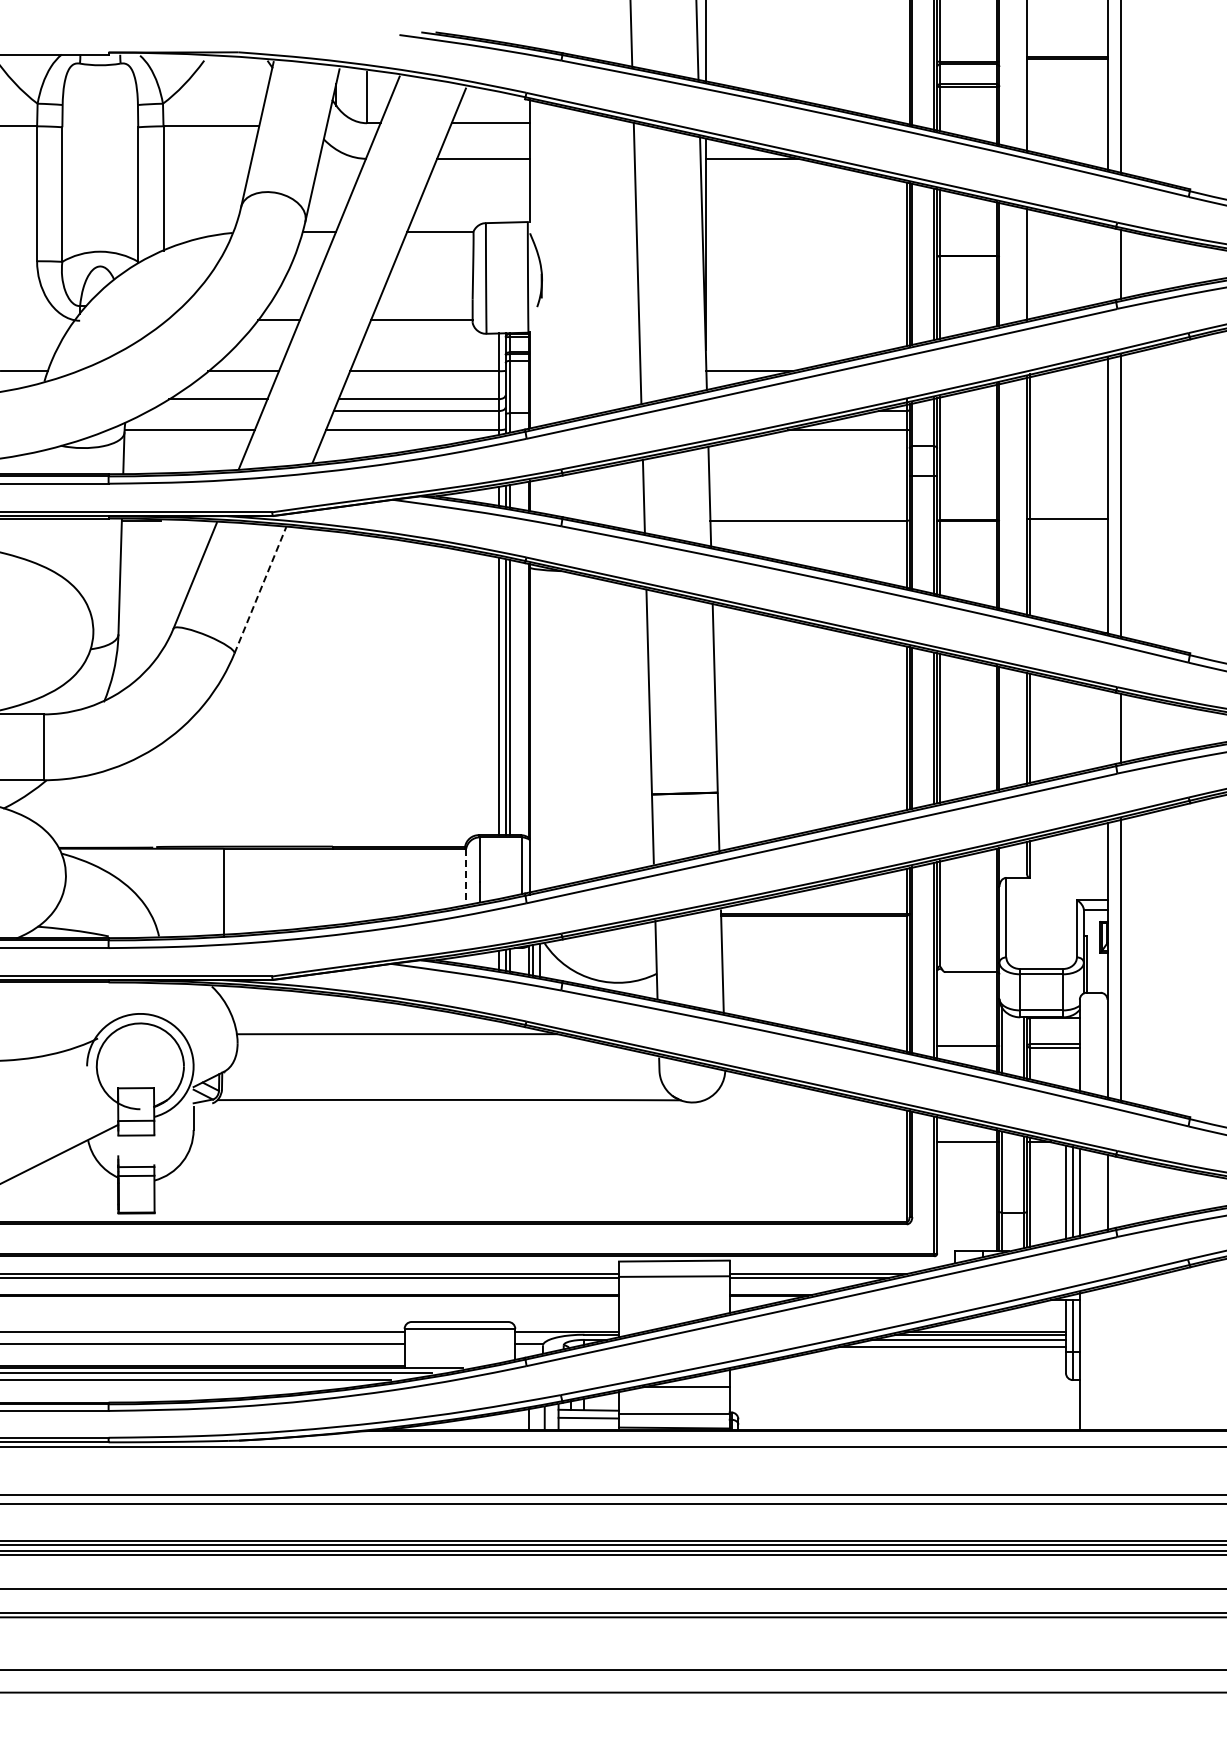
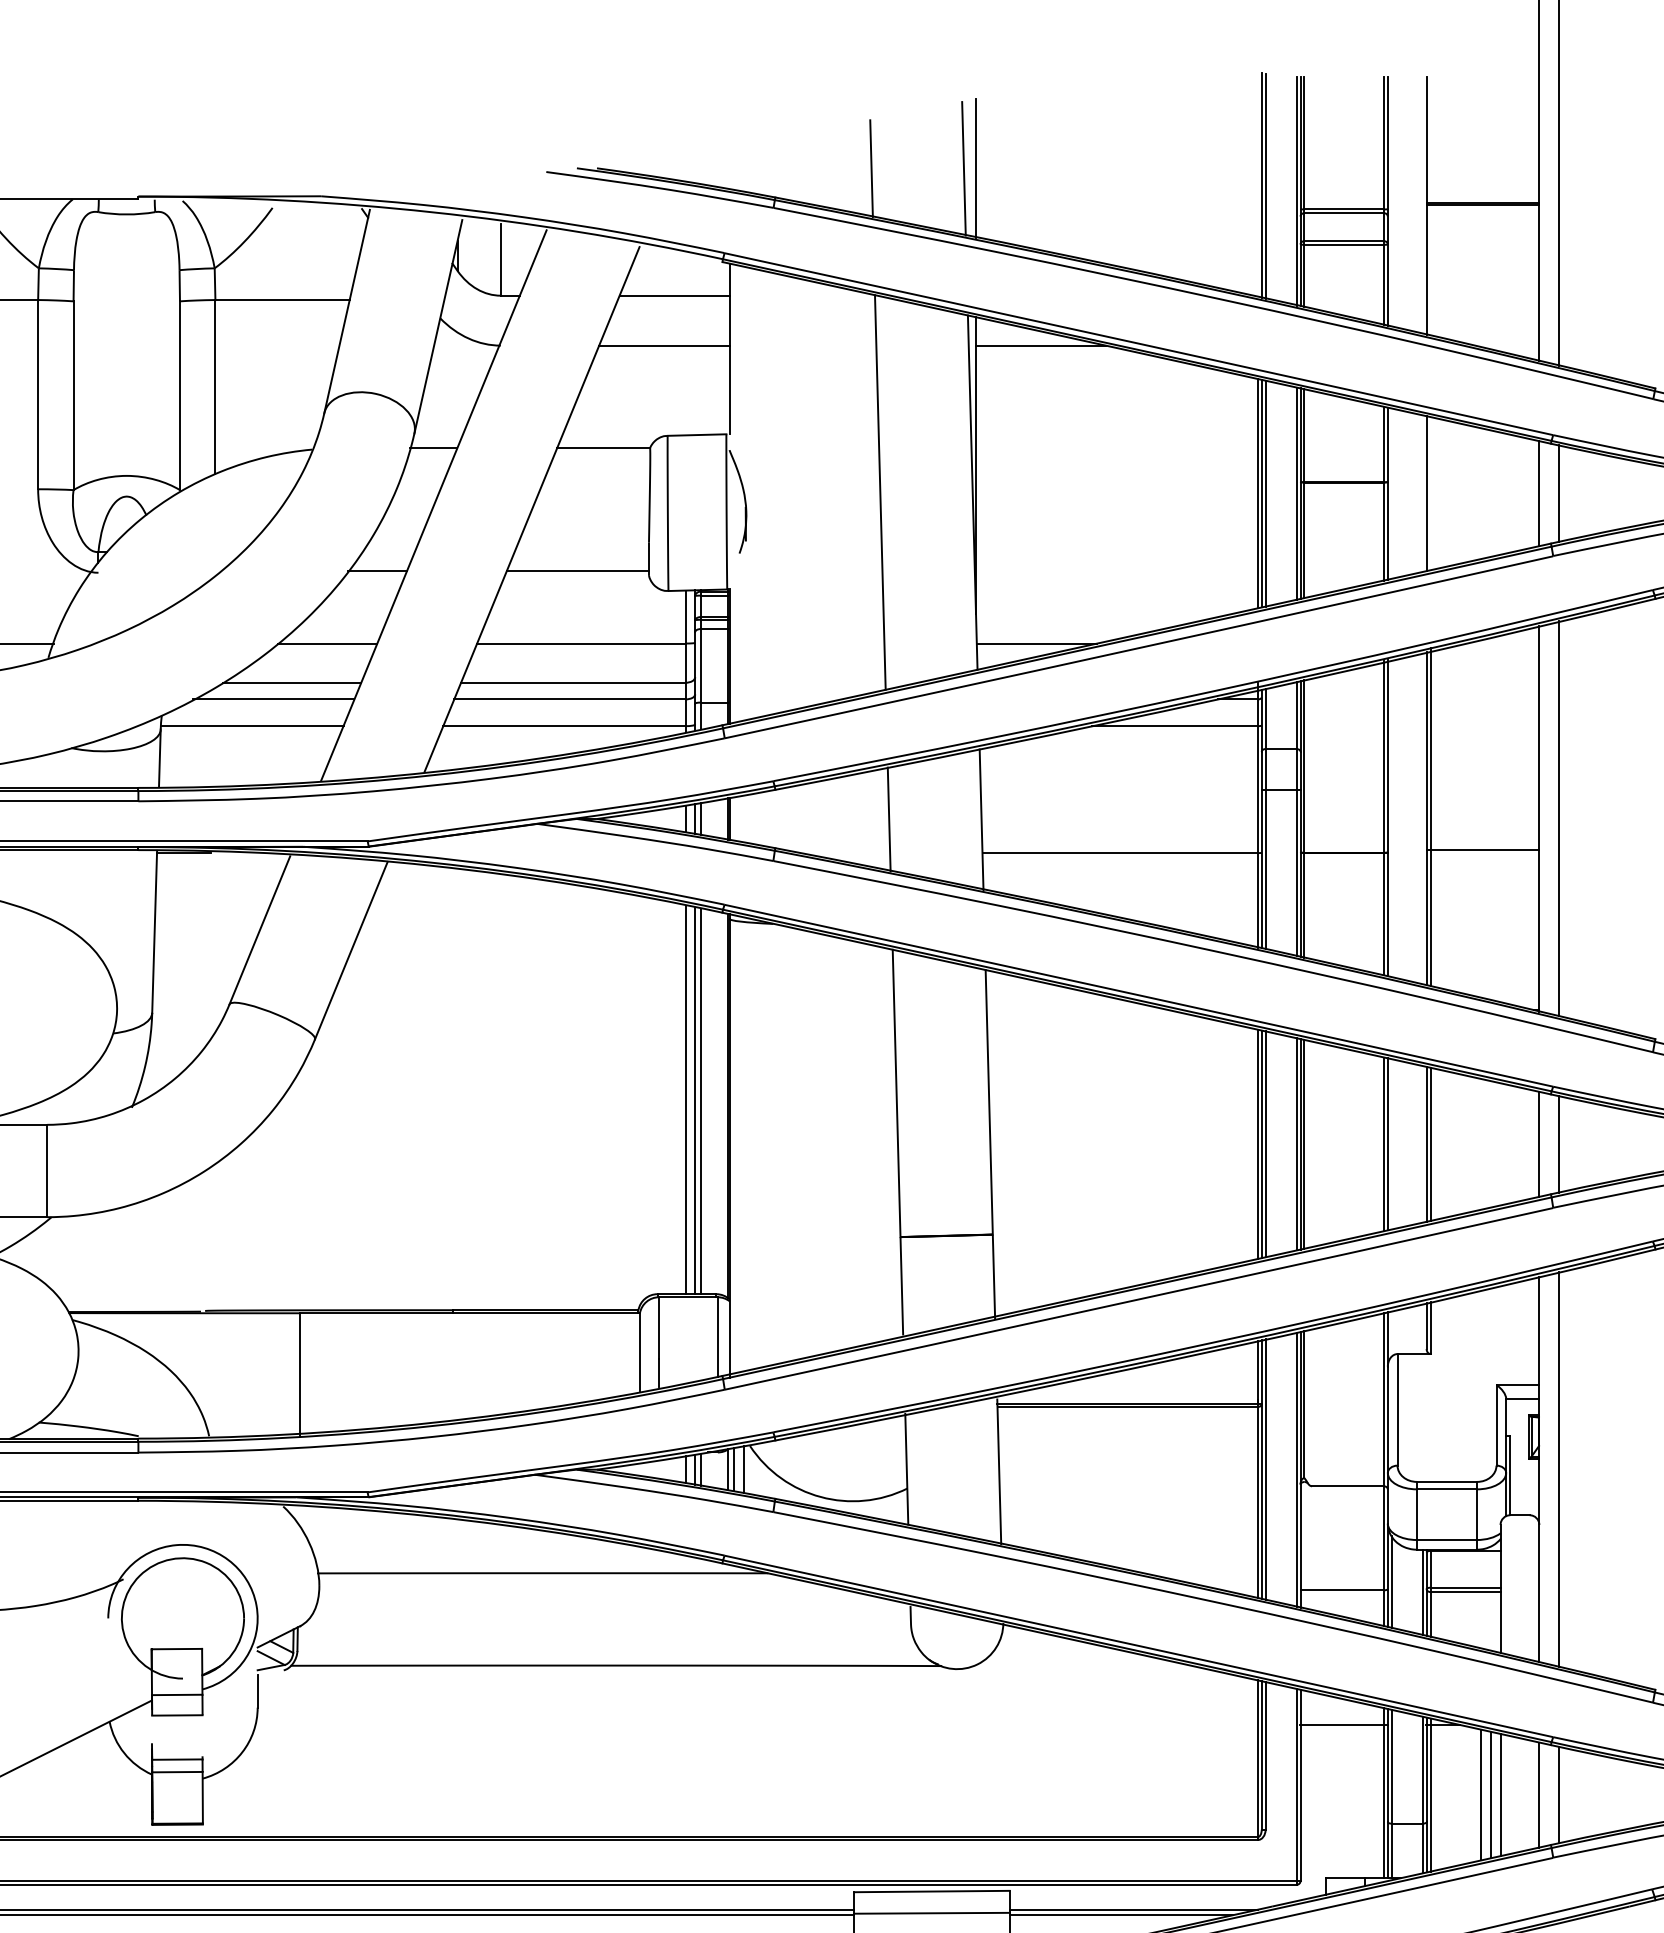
line: (1107, 263) -> (1539, 492), added
line: (204, 411) -> (272, 699), added
line: (260, 589) -> (351, 949), dashed -> solid
line: (1107, 727) -> (1539, 1143), added
line: (466, 876) -> (640, 1352), dashed -> solid
line: (1121, 1191) -> (1558, 1793), added

